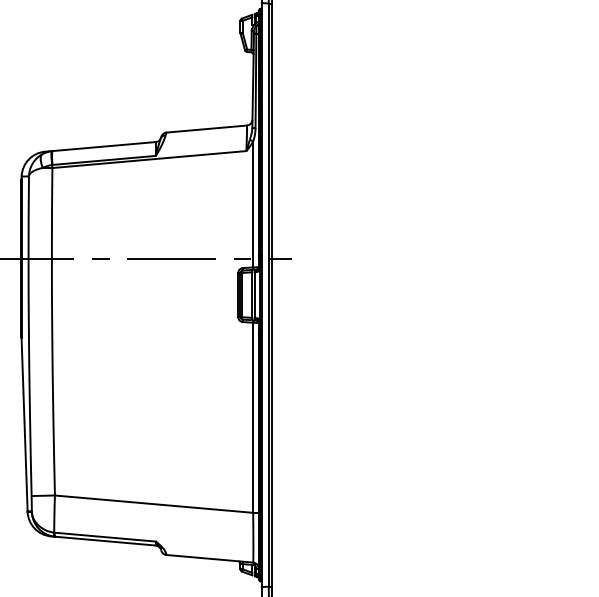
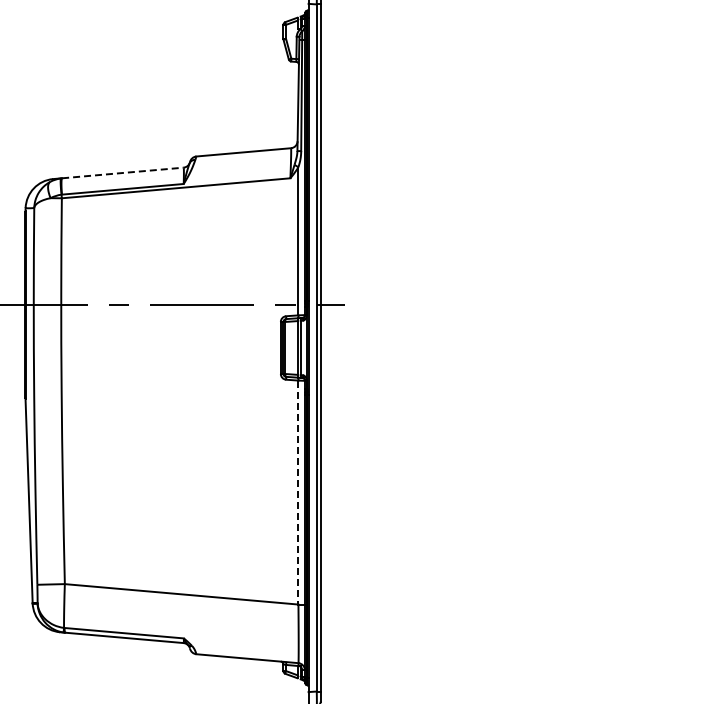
line: (103, 146) -> (122, 172), solid -> dashed
line: (253, 417) -> (298, 492), solid -> dashed

